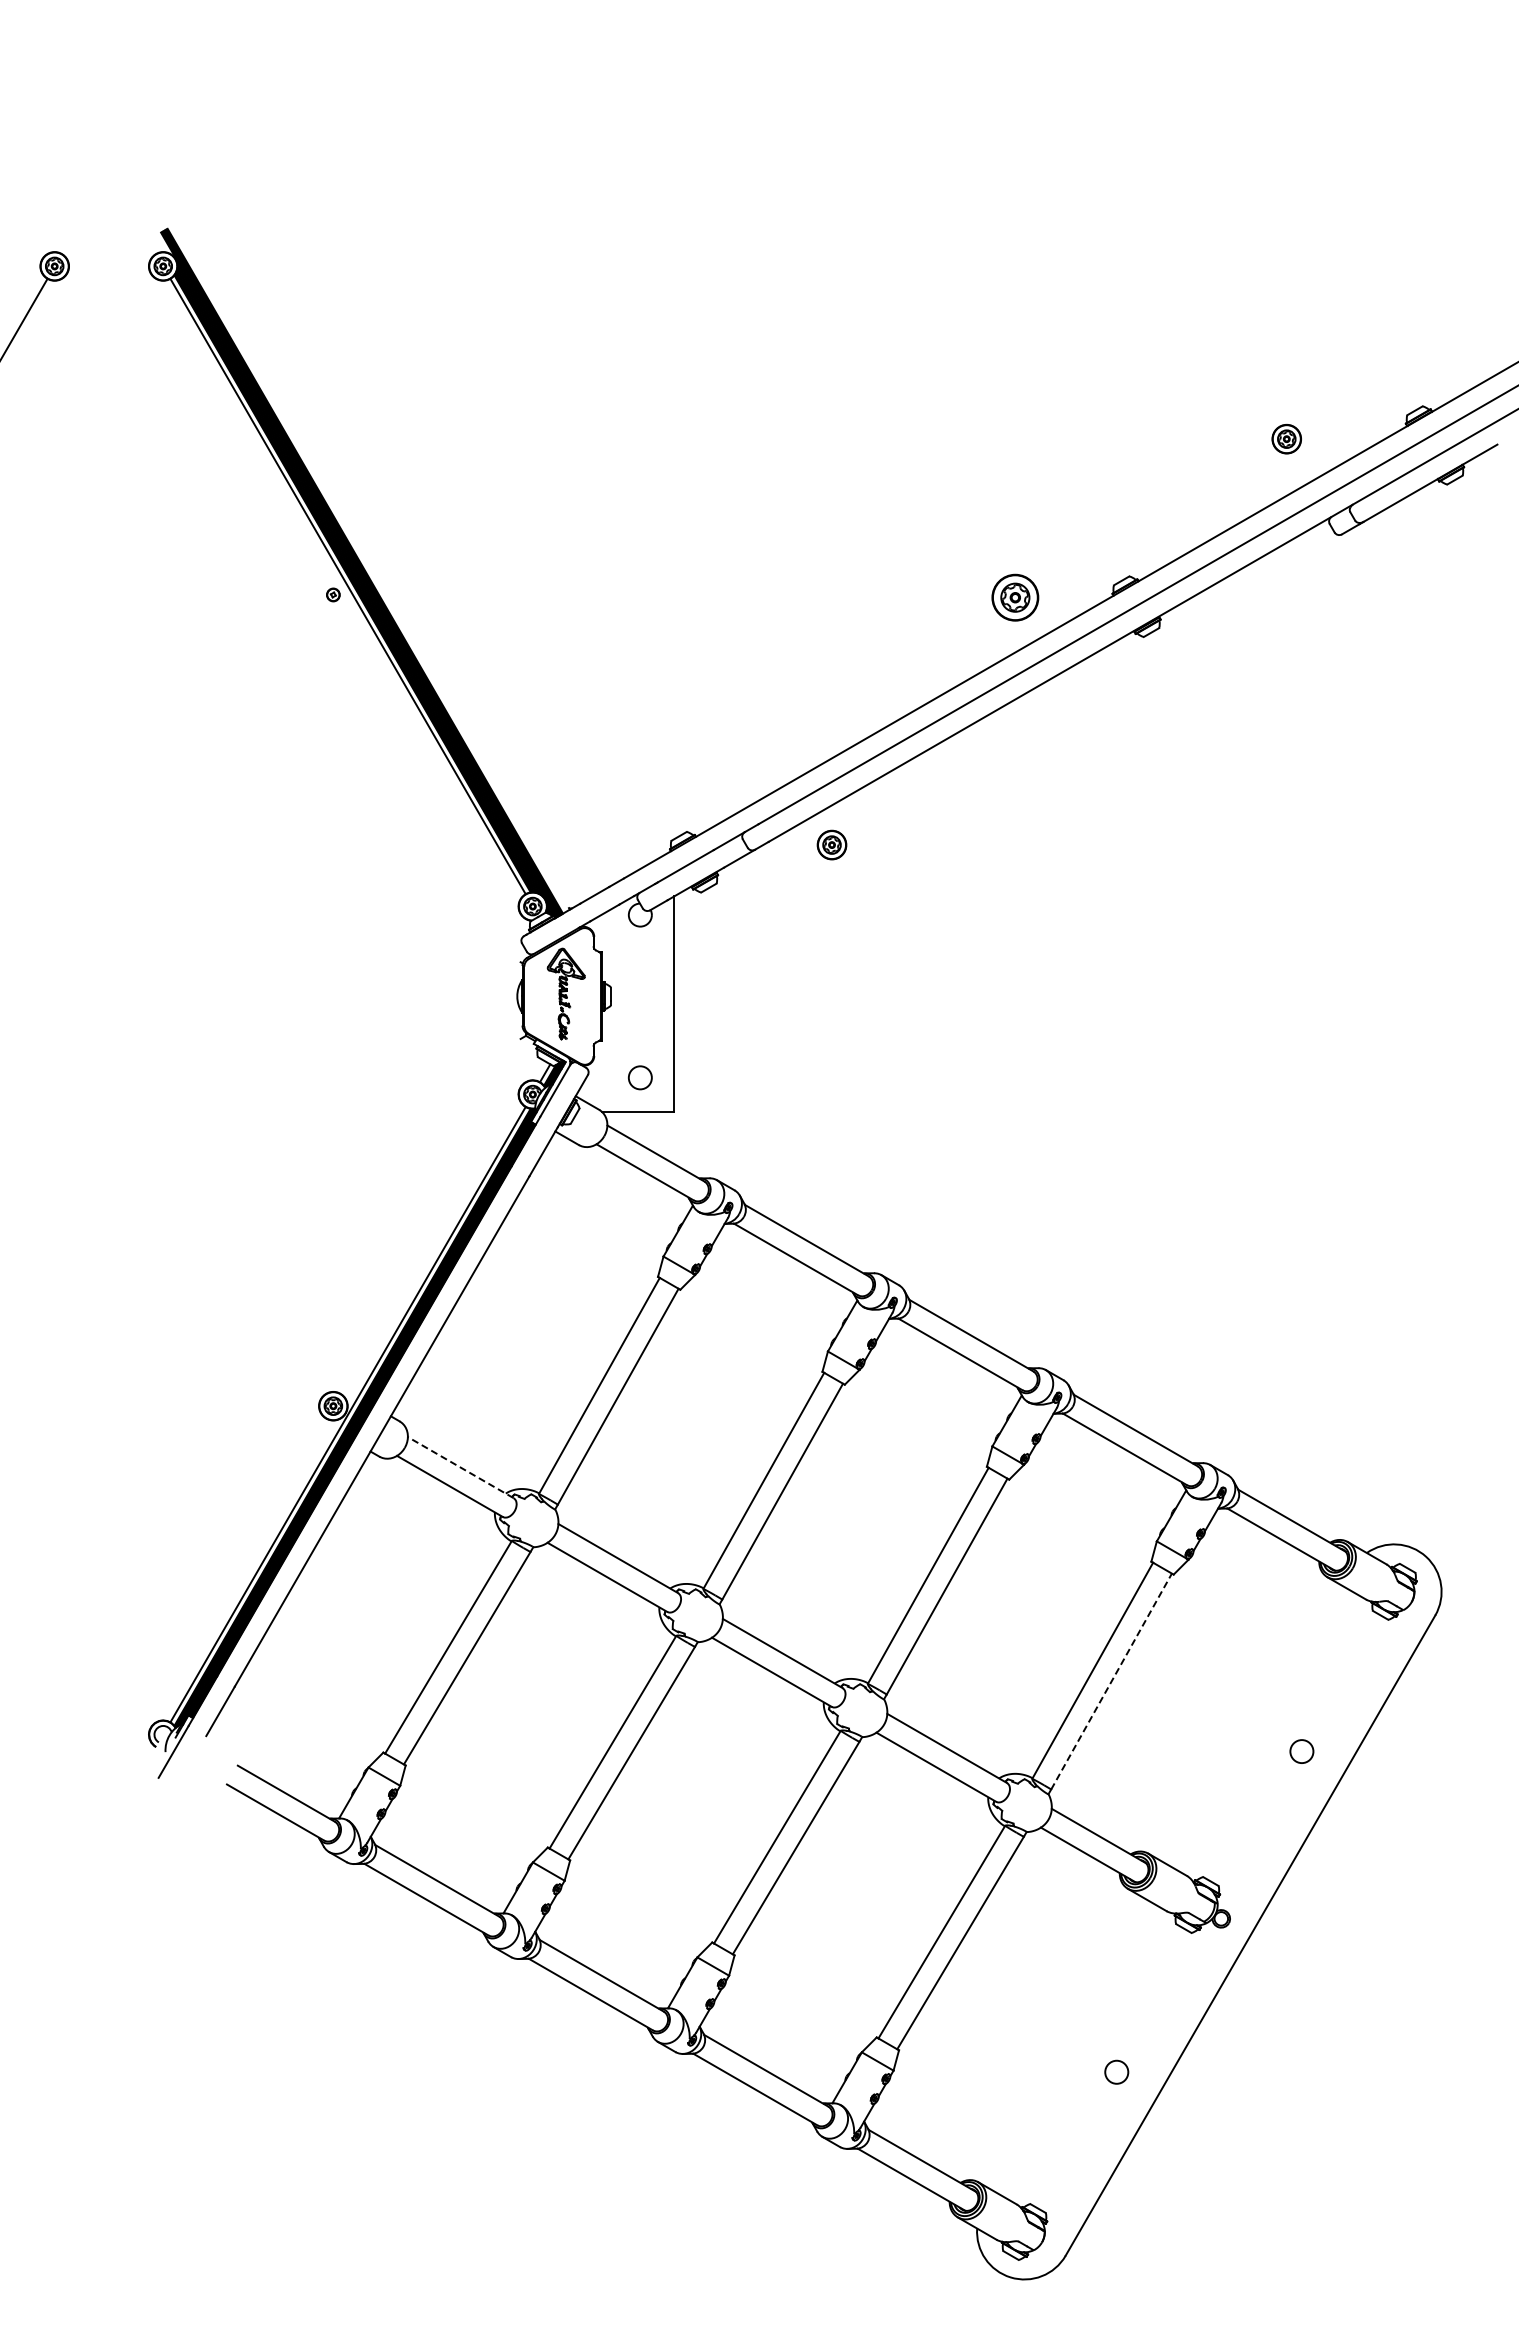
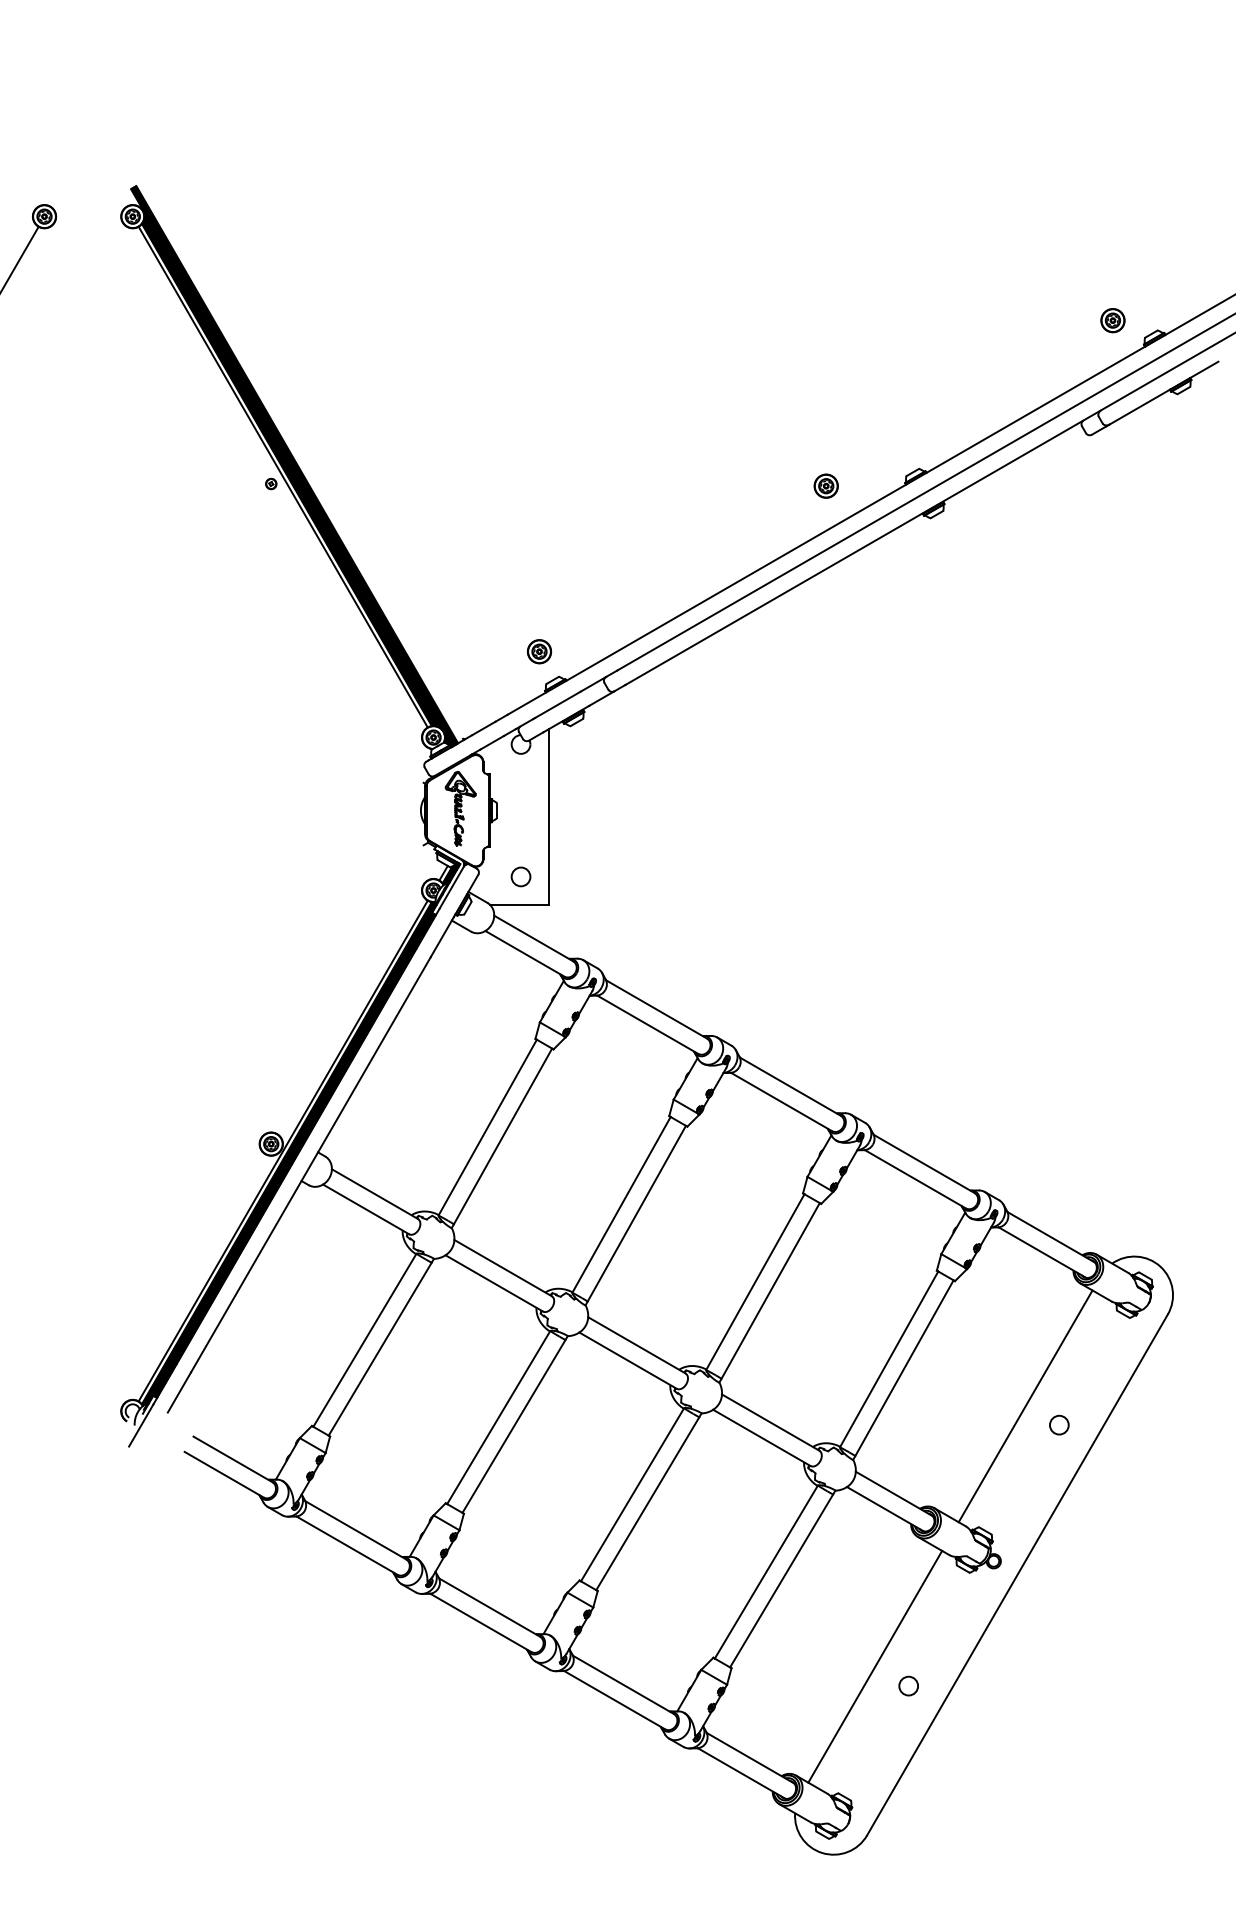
part: (1286, 439) -> (1112, 320), moved
part: (1015, 597) -> (826, 486), size x0.62
part: (831, 844) -> (539, 651), moved
line: (460, 1467) -> (374, 1194), dashed -> solid
line: (1111, 1681) -> (904, 1368), dashed -> solid
line: (1260, 1728) -> (1025, 1406), added
line: (1075, 2048) -> (875, 1666), added

